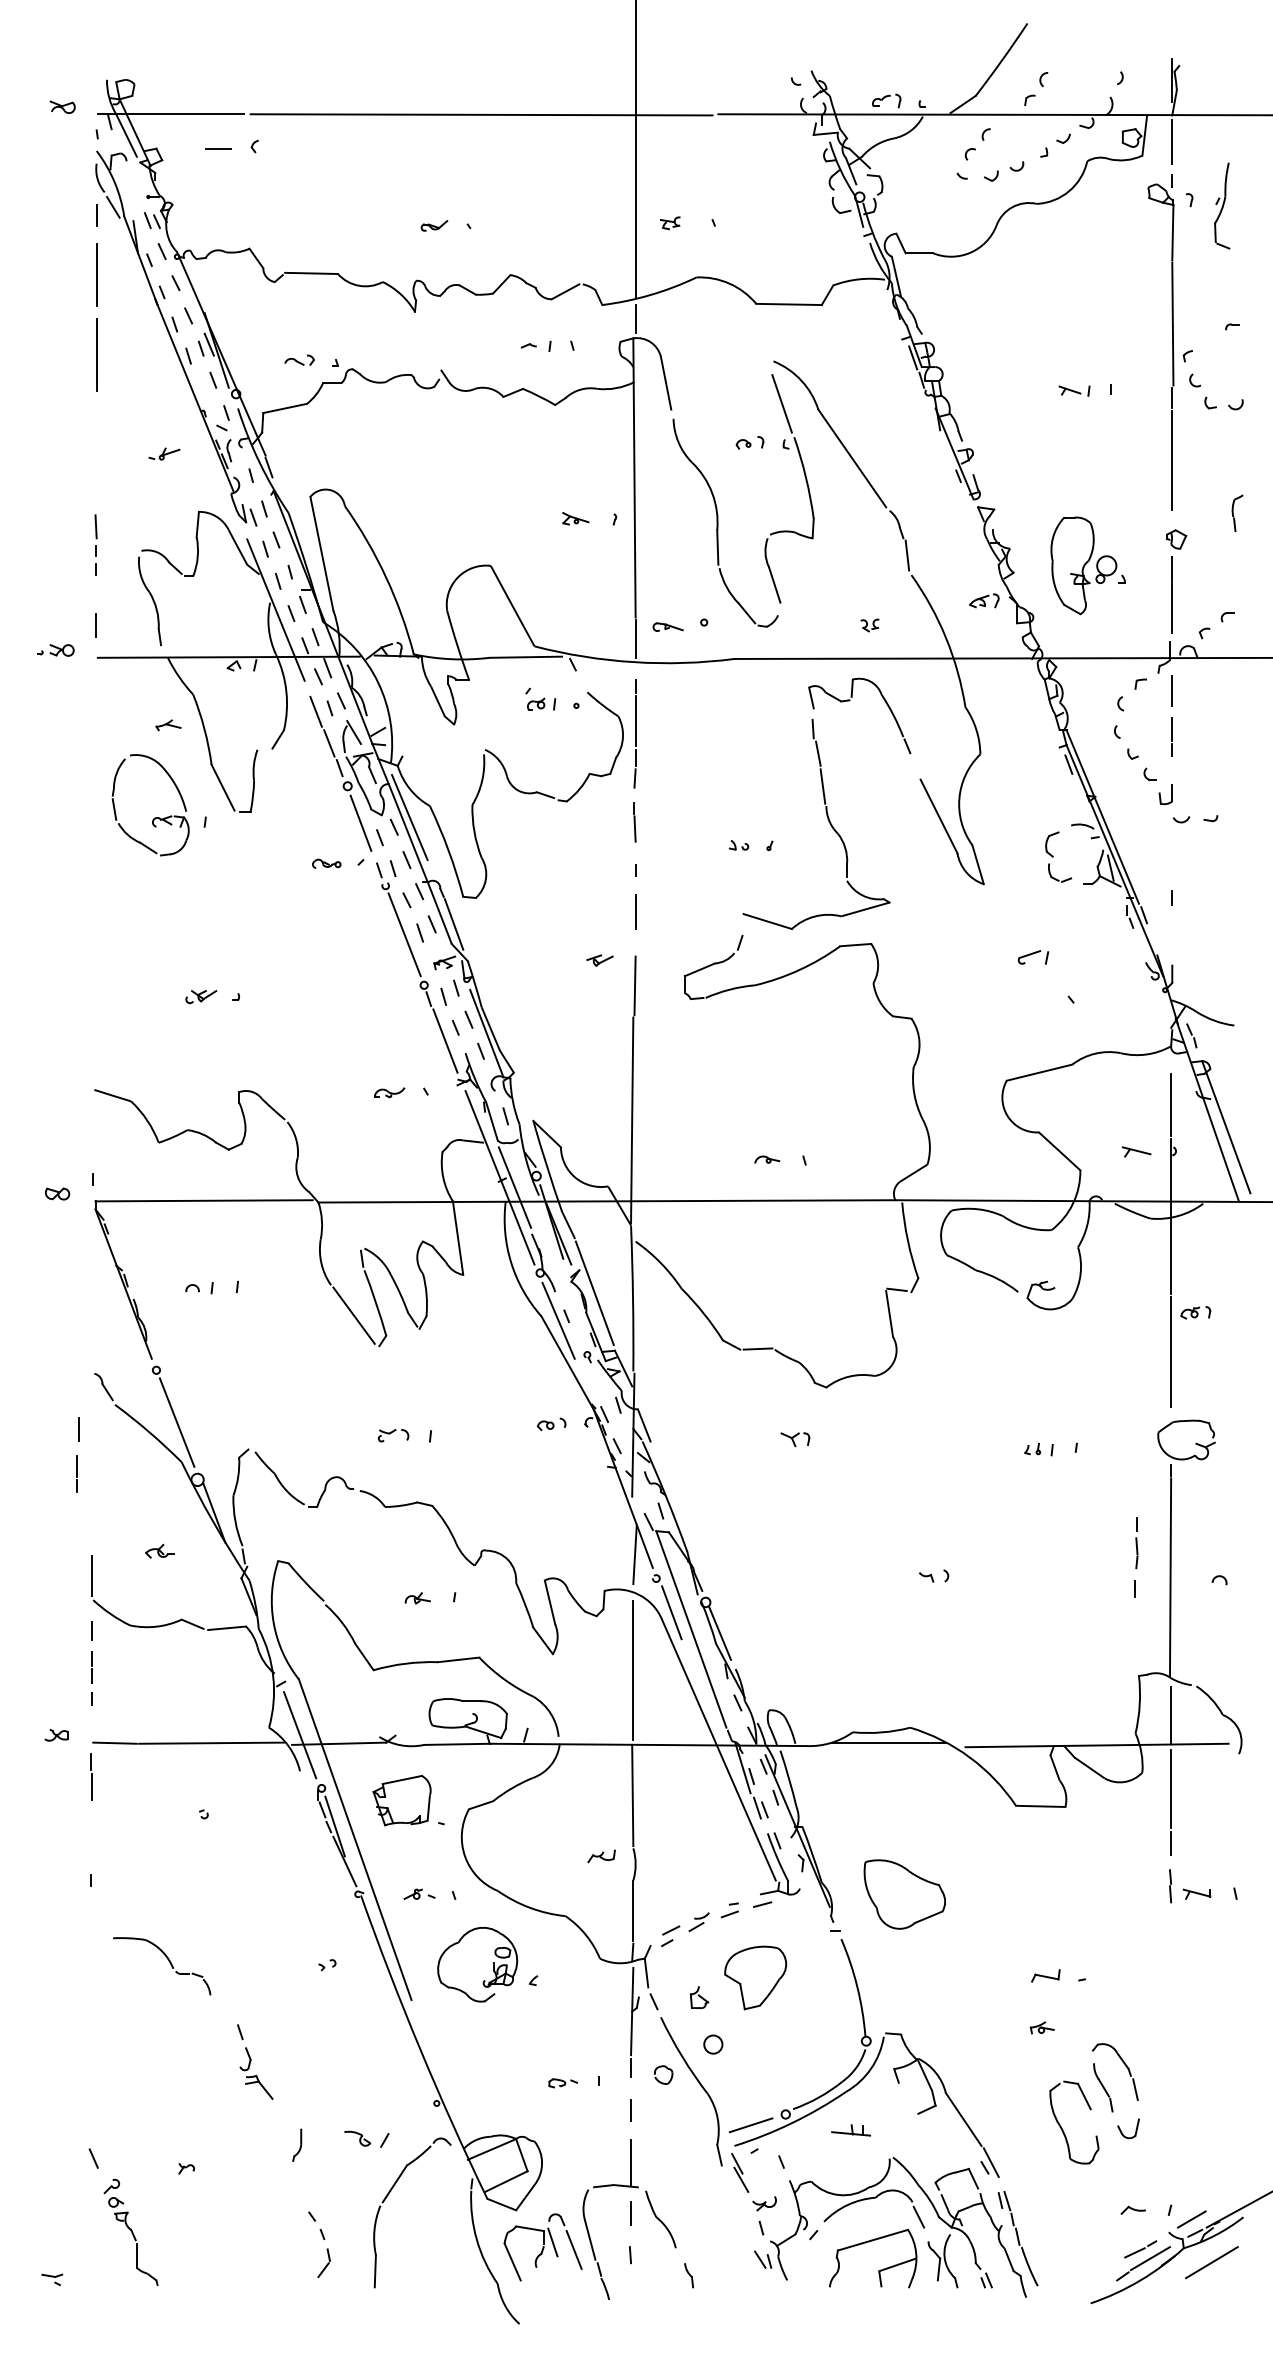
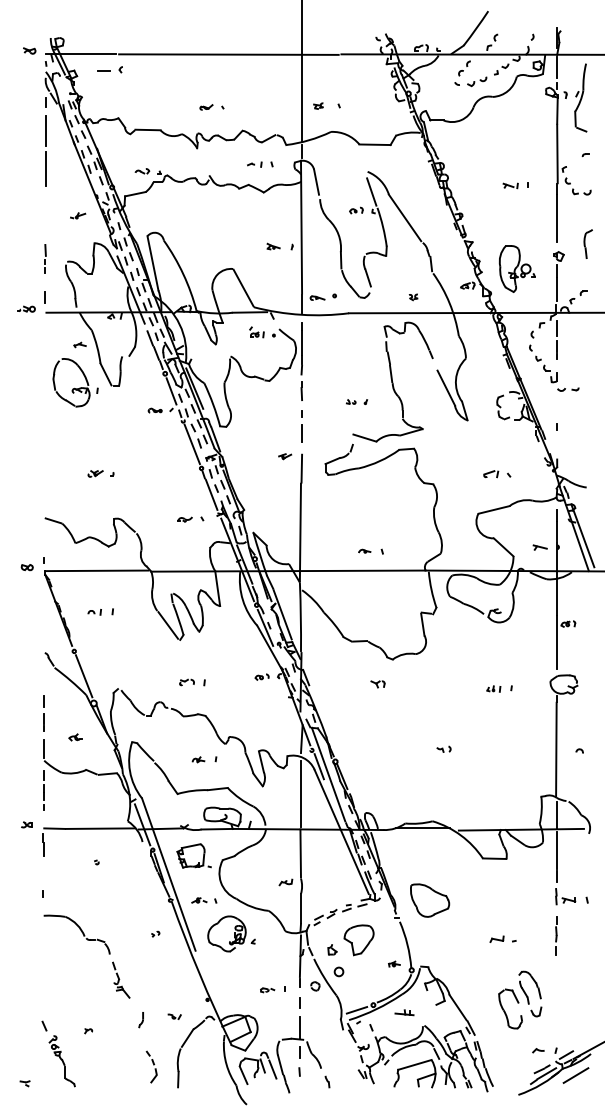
part: (1221, 205) -> (580, 97), size x1.67
part: (1236, 512) -> (587, 243), size x1.67
part: (1034, 958) -> (491, 474), moved
line: (76, 1454) -> (43, 713), moved
line: (1137, 1555) -> (556, 935), moved
part: (161, 1965) -> (76, 934), size x1.43
part: (1042, 2026) -> (394, 963), moved
part: (367, 2138) -> (174, 1016), size x0.62

